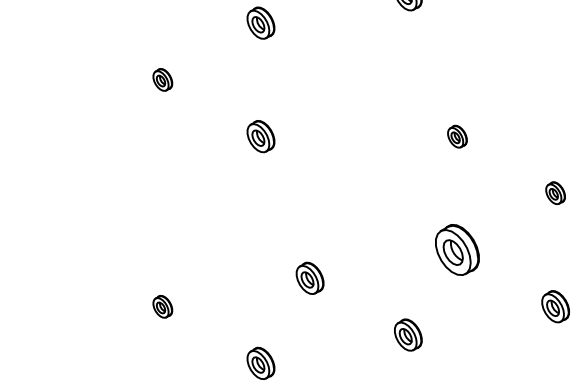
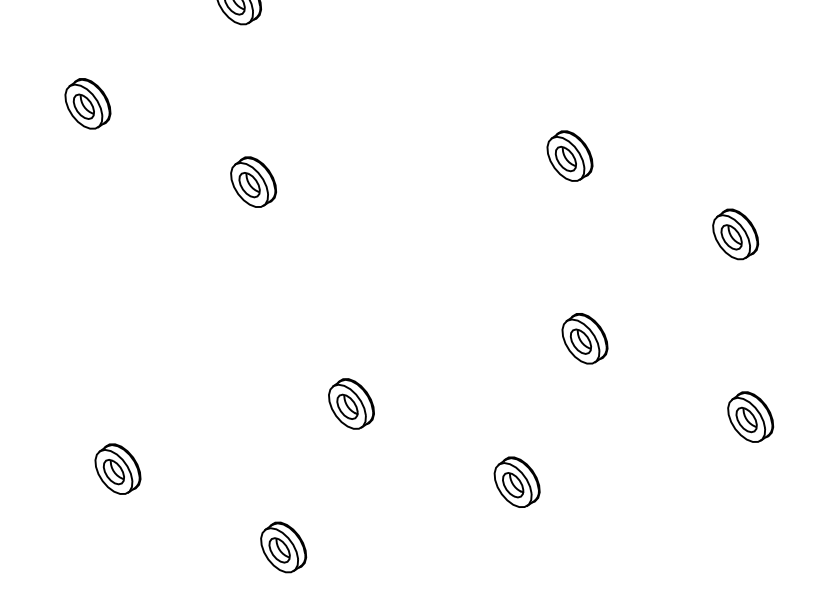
part: (162, 79) -> (87, 103), size x1.43
part: (457, 136) -> (570, 155), size x1.43
part: (555, 192) -> (735, 233), size x1.43
part: (457, 249) -> (584, 337), size x0.62
part: (162, 306) -> (117, 468), size x1.43

